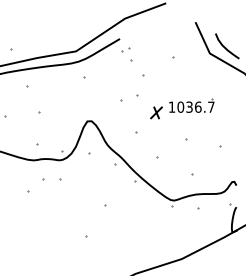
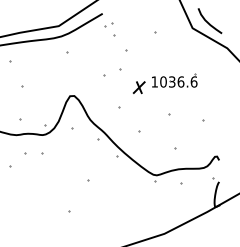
text: (211, 106) -> (194, 81), 1036.7 -> 1036.6

